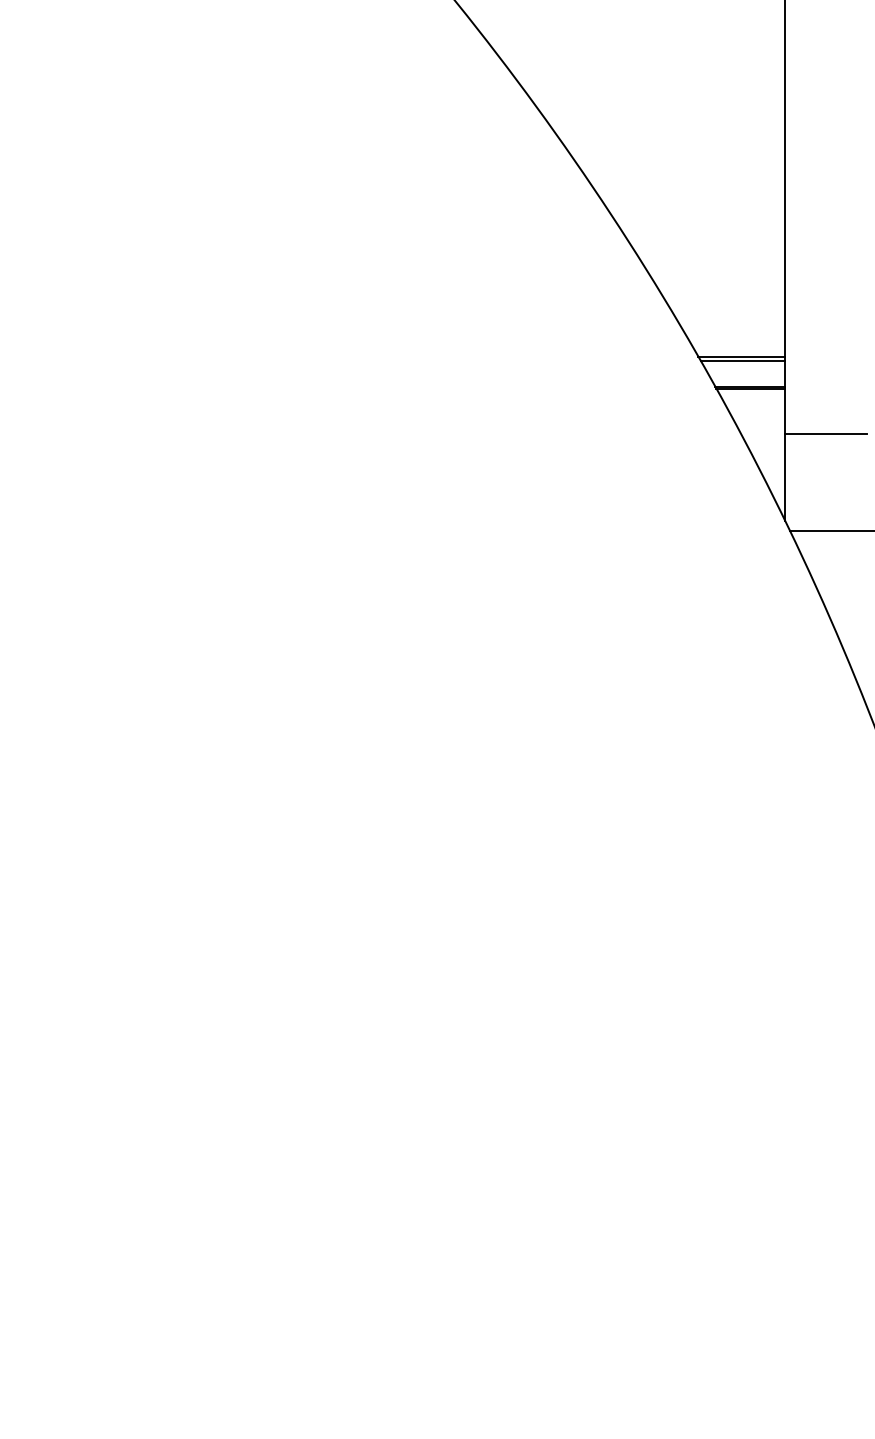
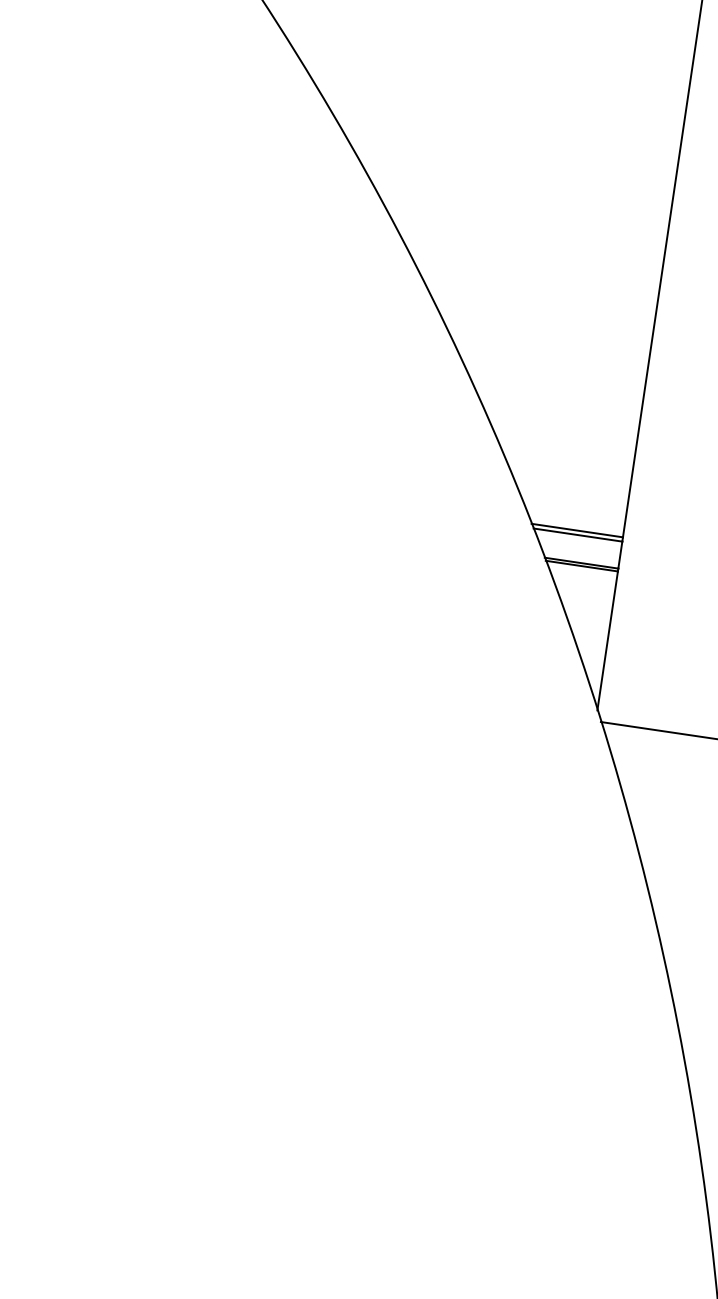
line: (825, 434) -> (653, 625), removed

